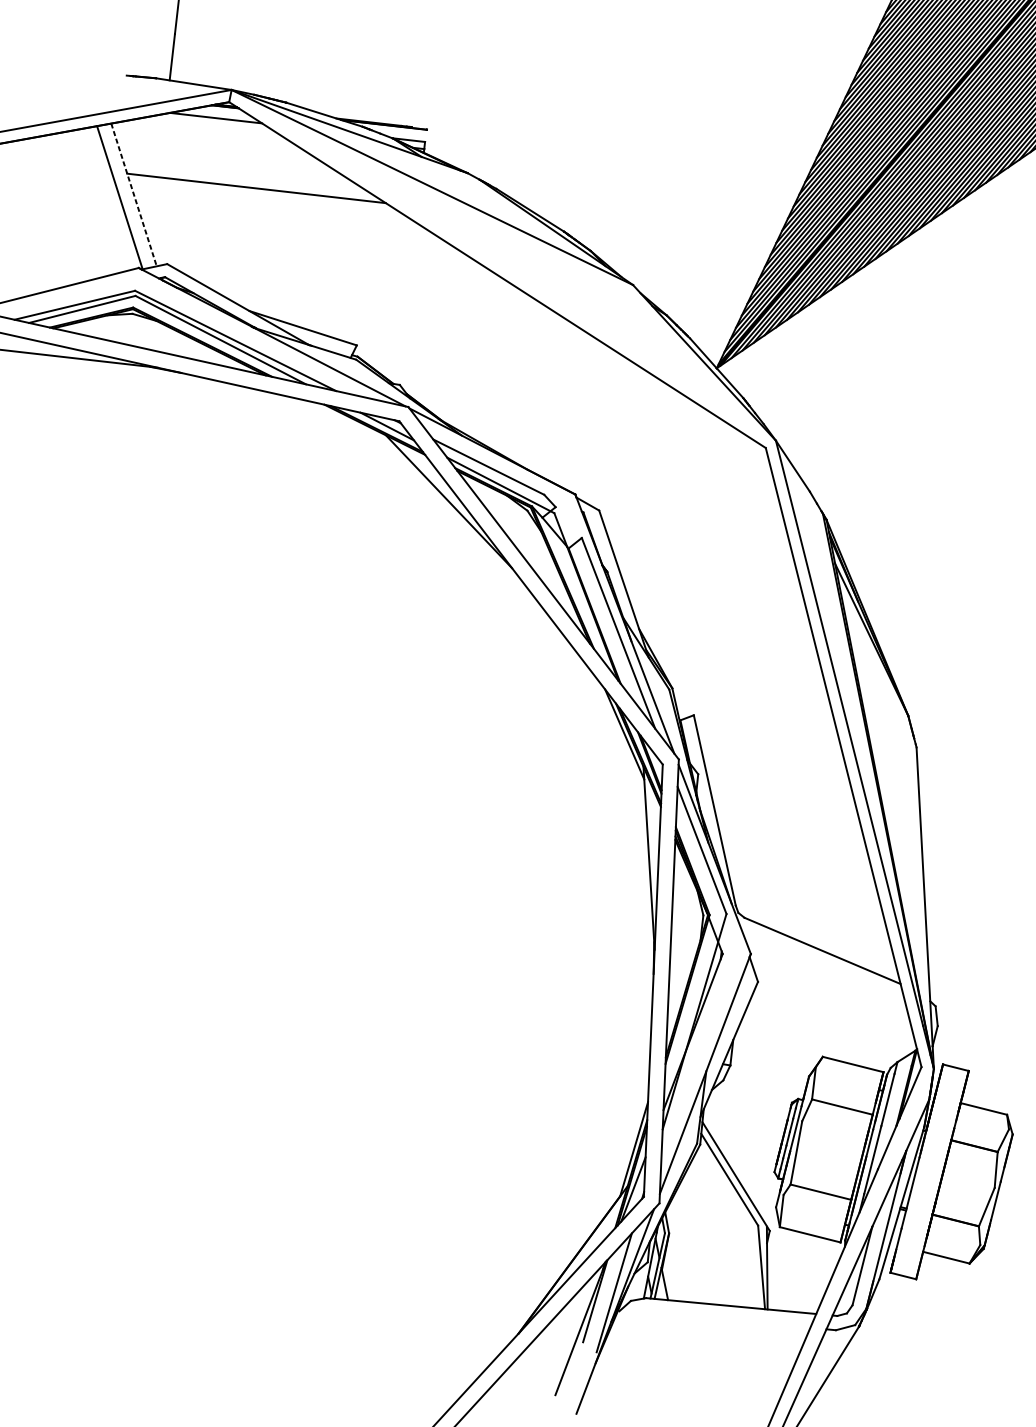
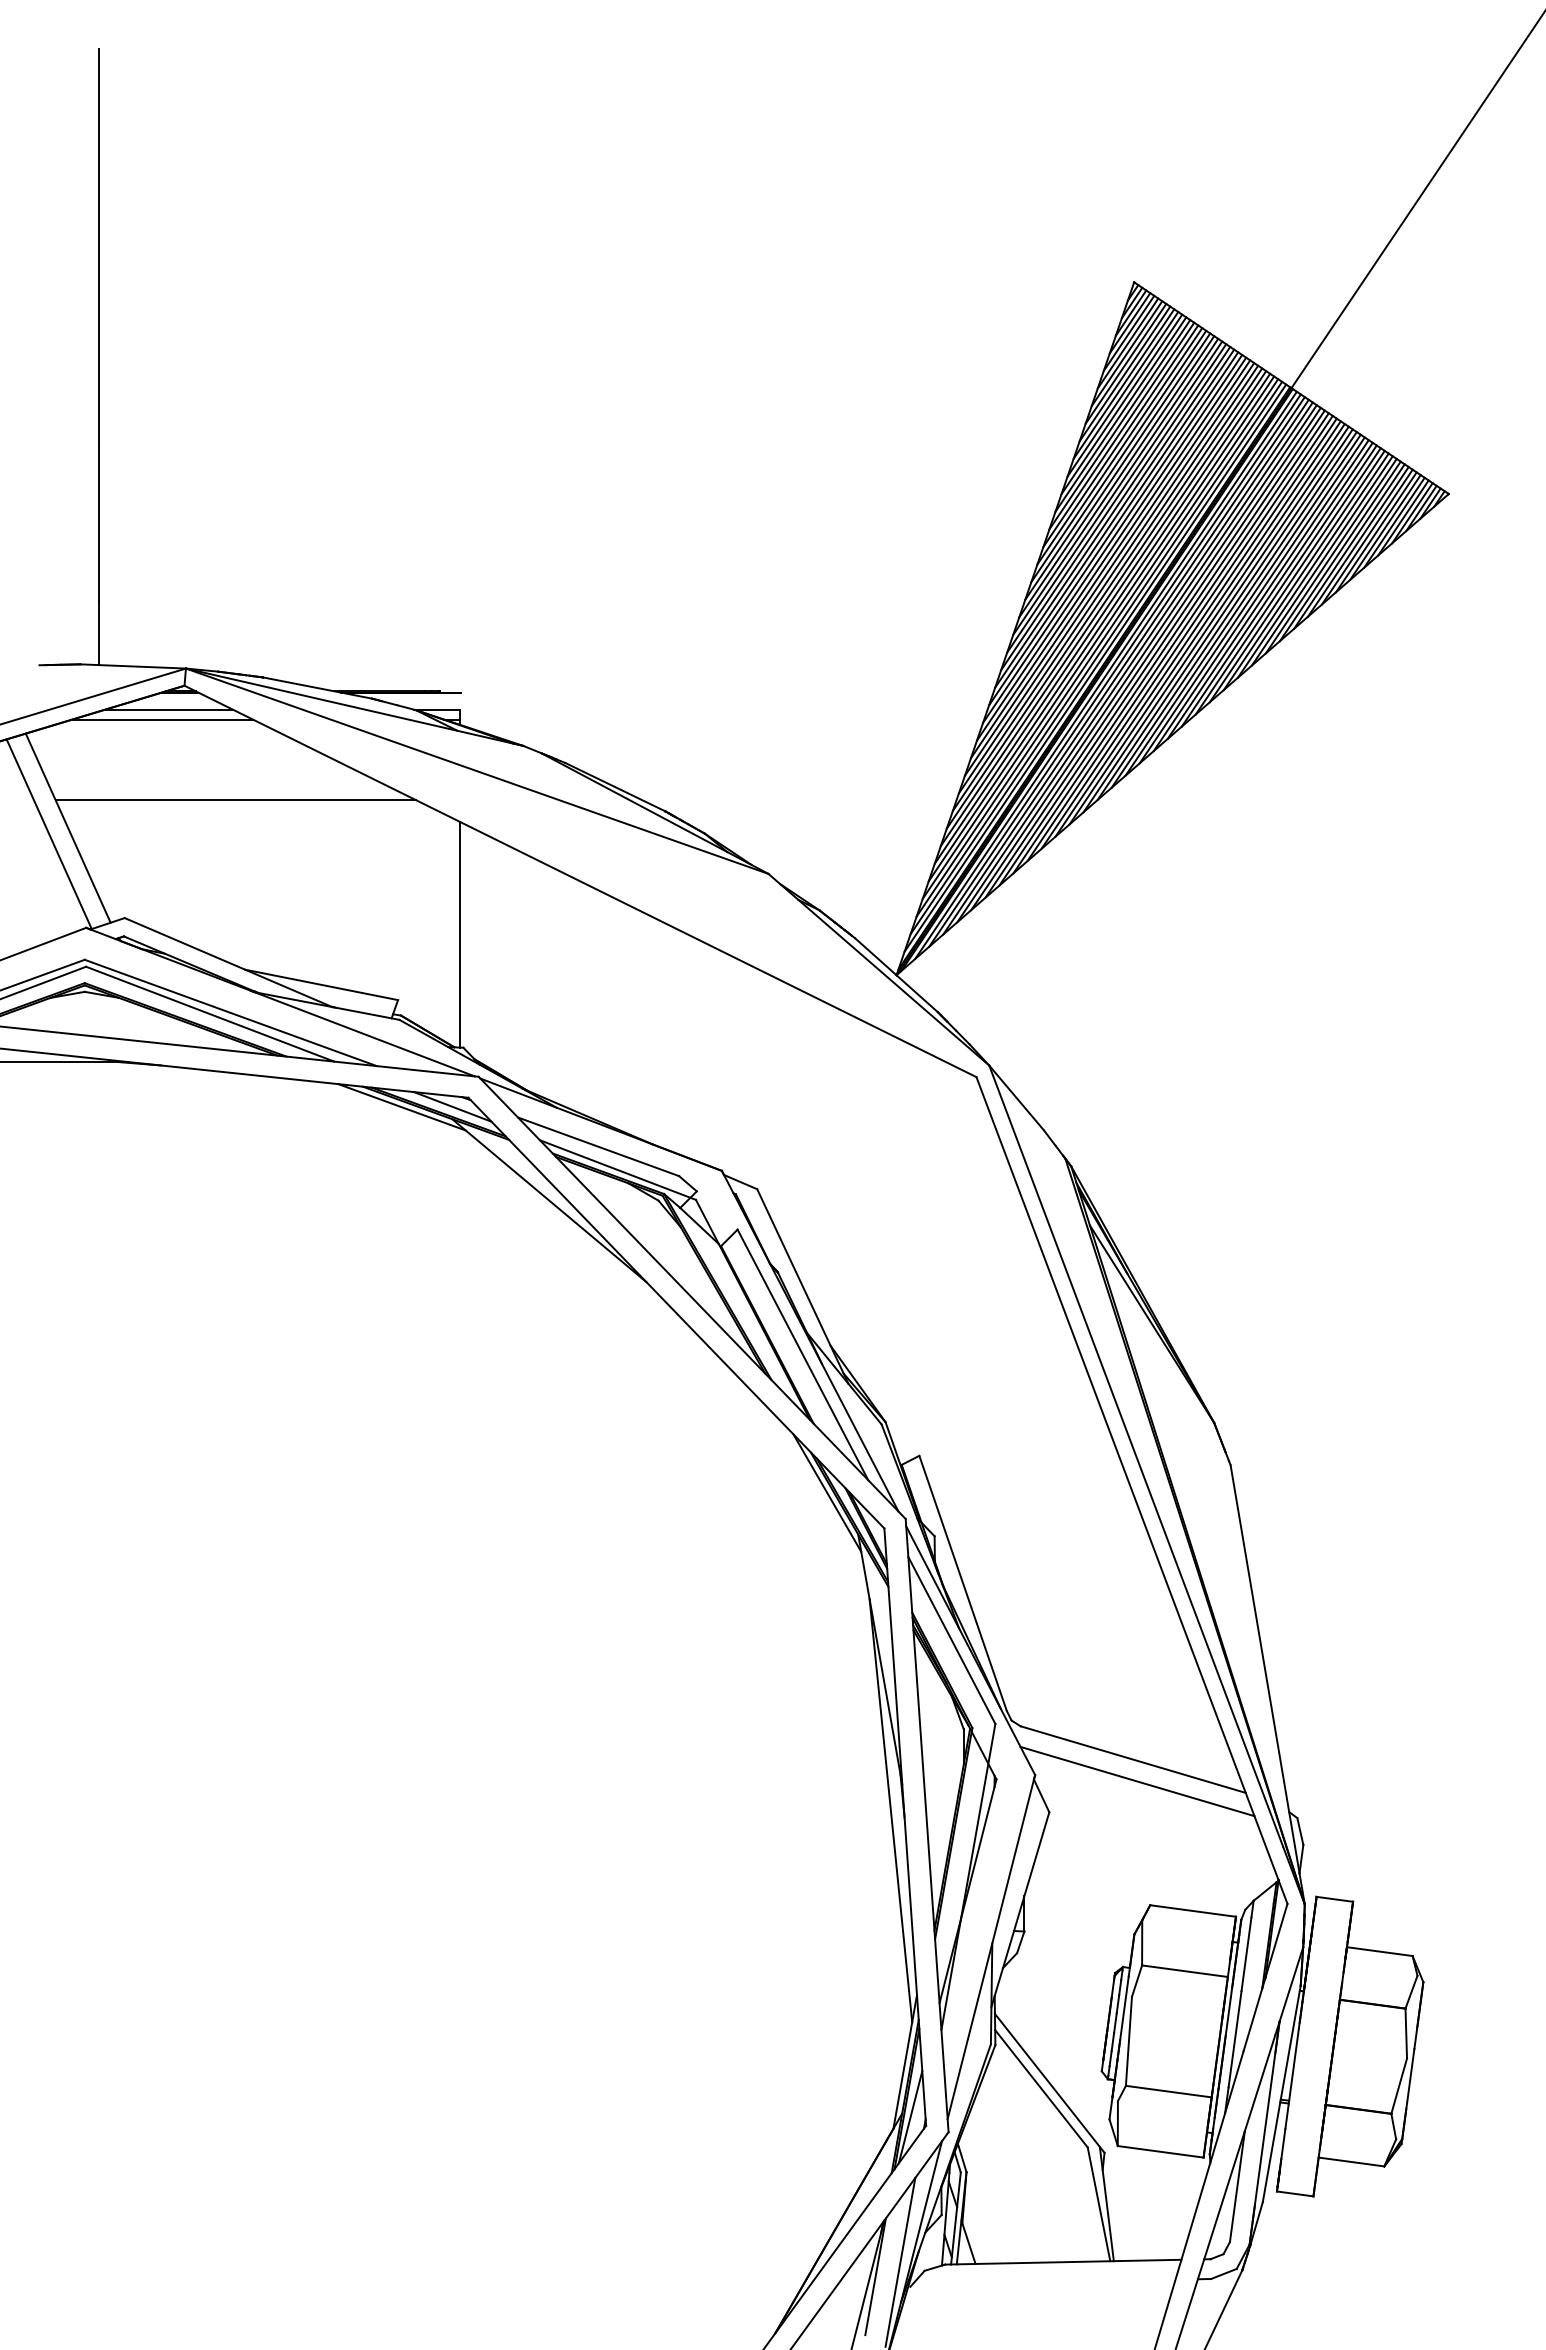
line: (210, 124) -> (162, 719), added
line: (134, 195) -> (68, 828), dashed -> solid
line: (407, 303) -> (460, 934), added
line: (350, 422) -> (401, 1107), added
line: (823, 966) -> (1137, 1781), added
line: (644, 967) -> (890, 1810), added

